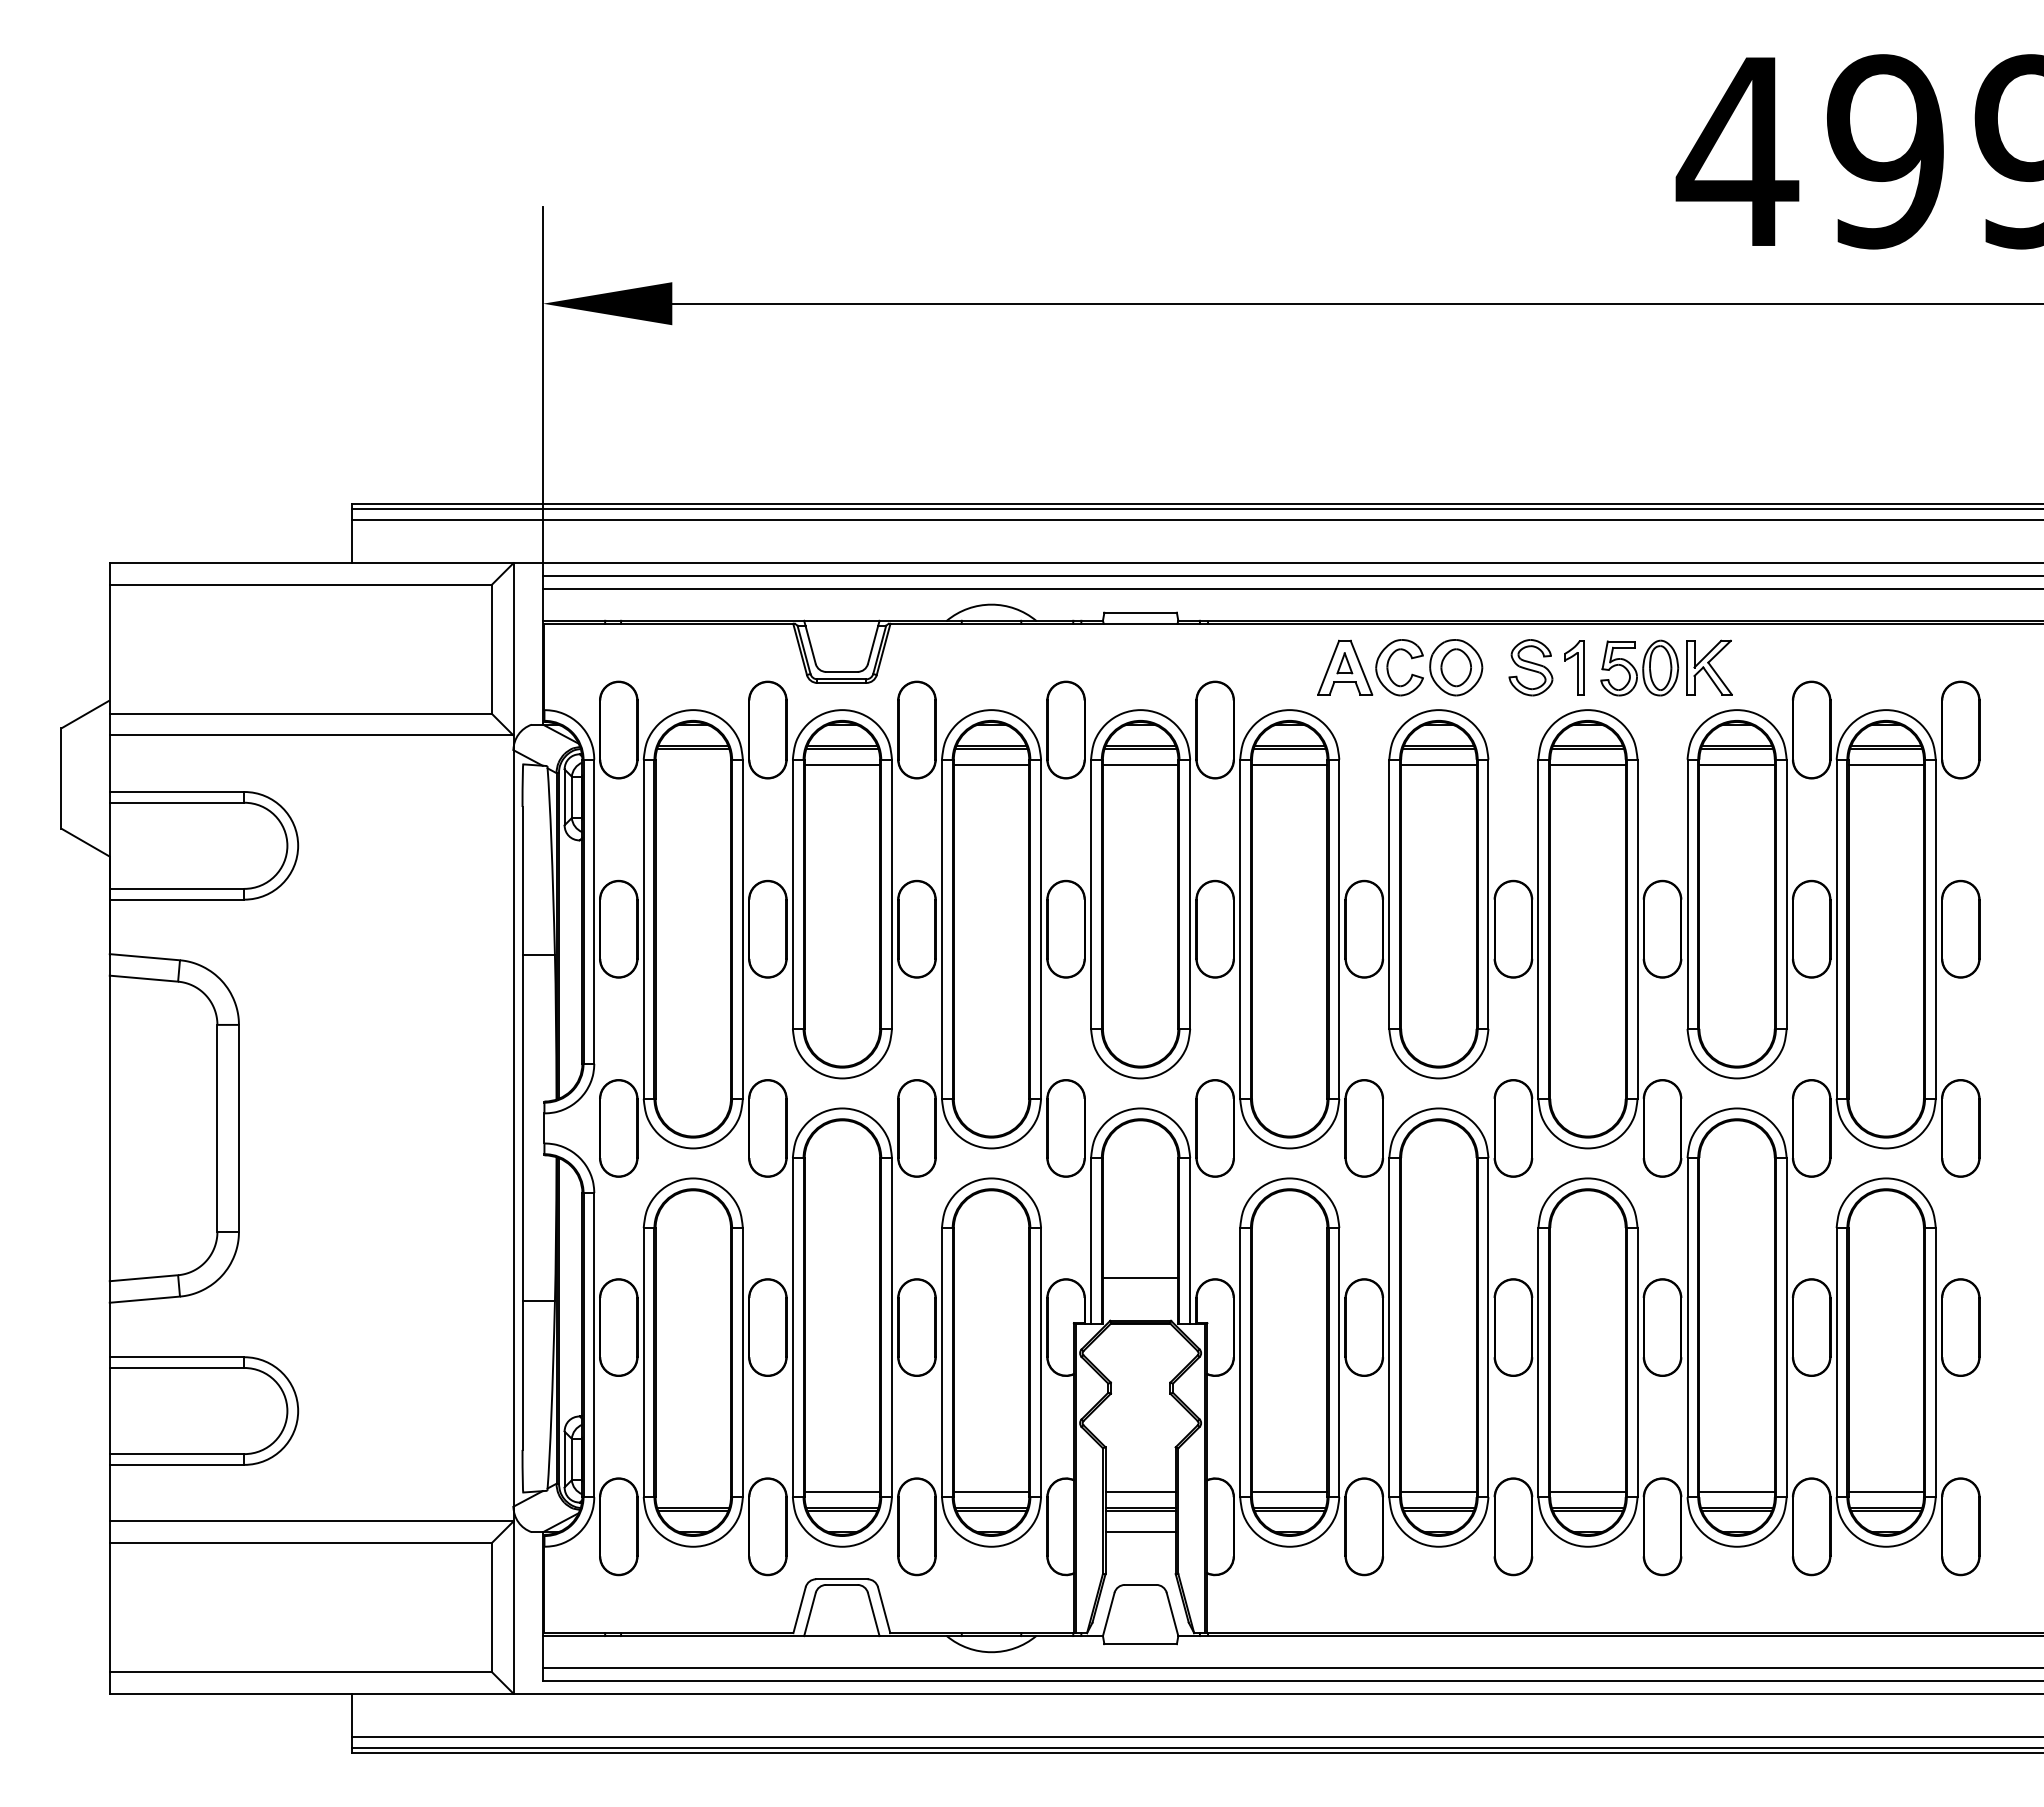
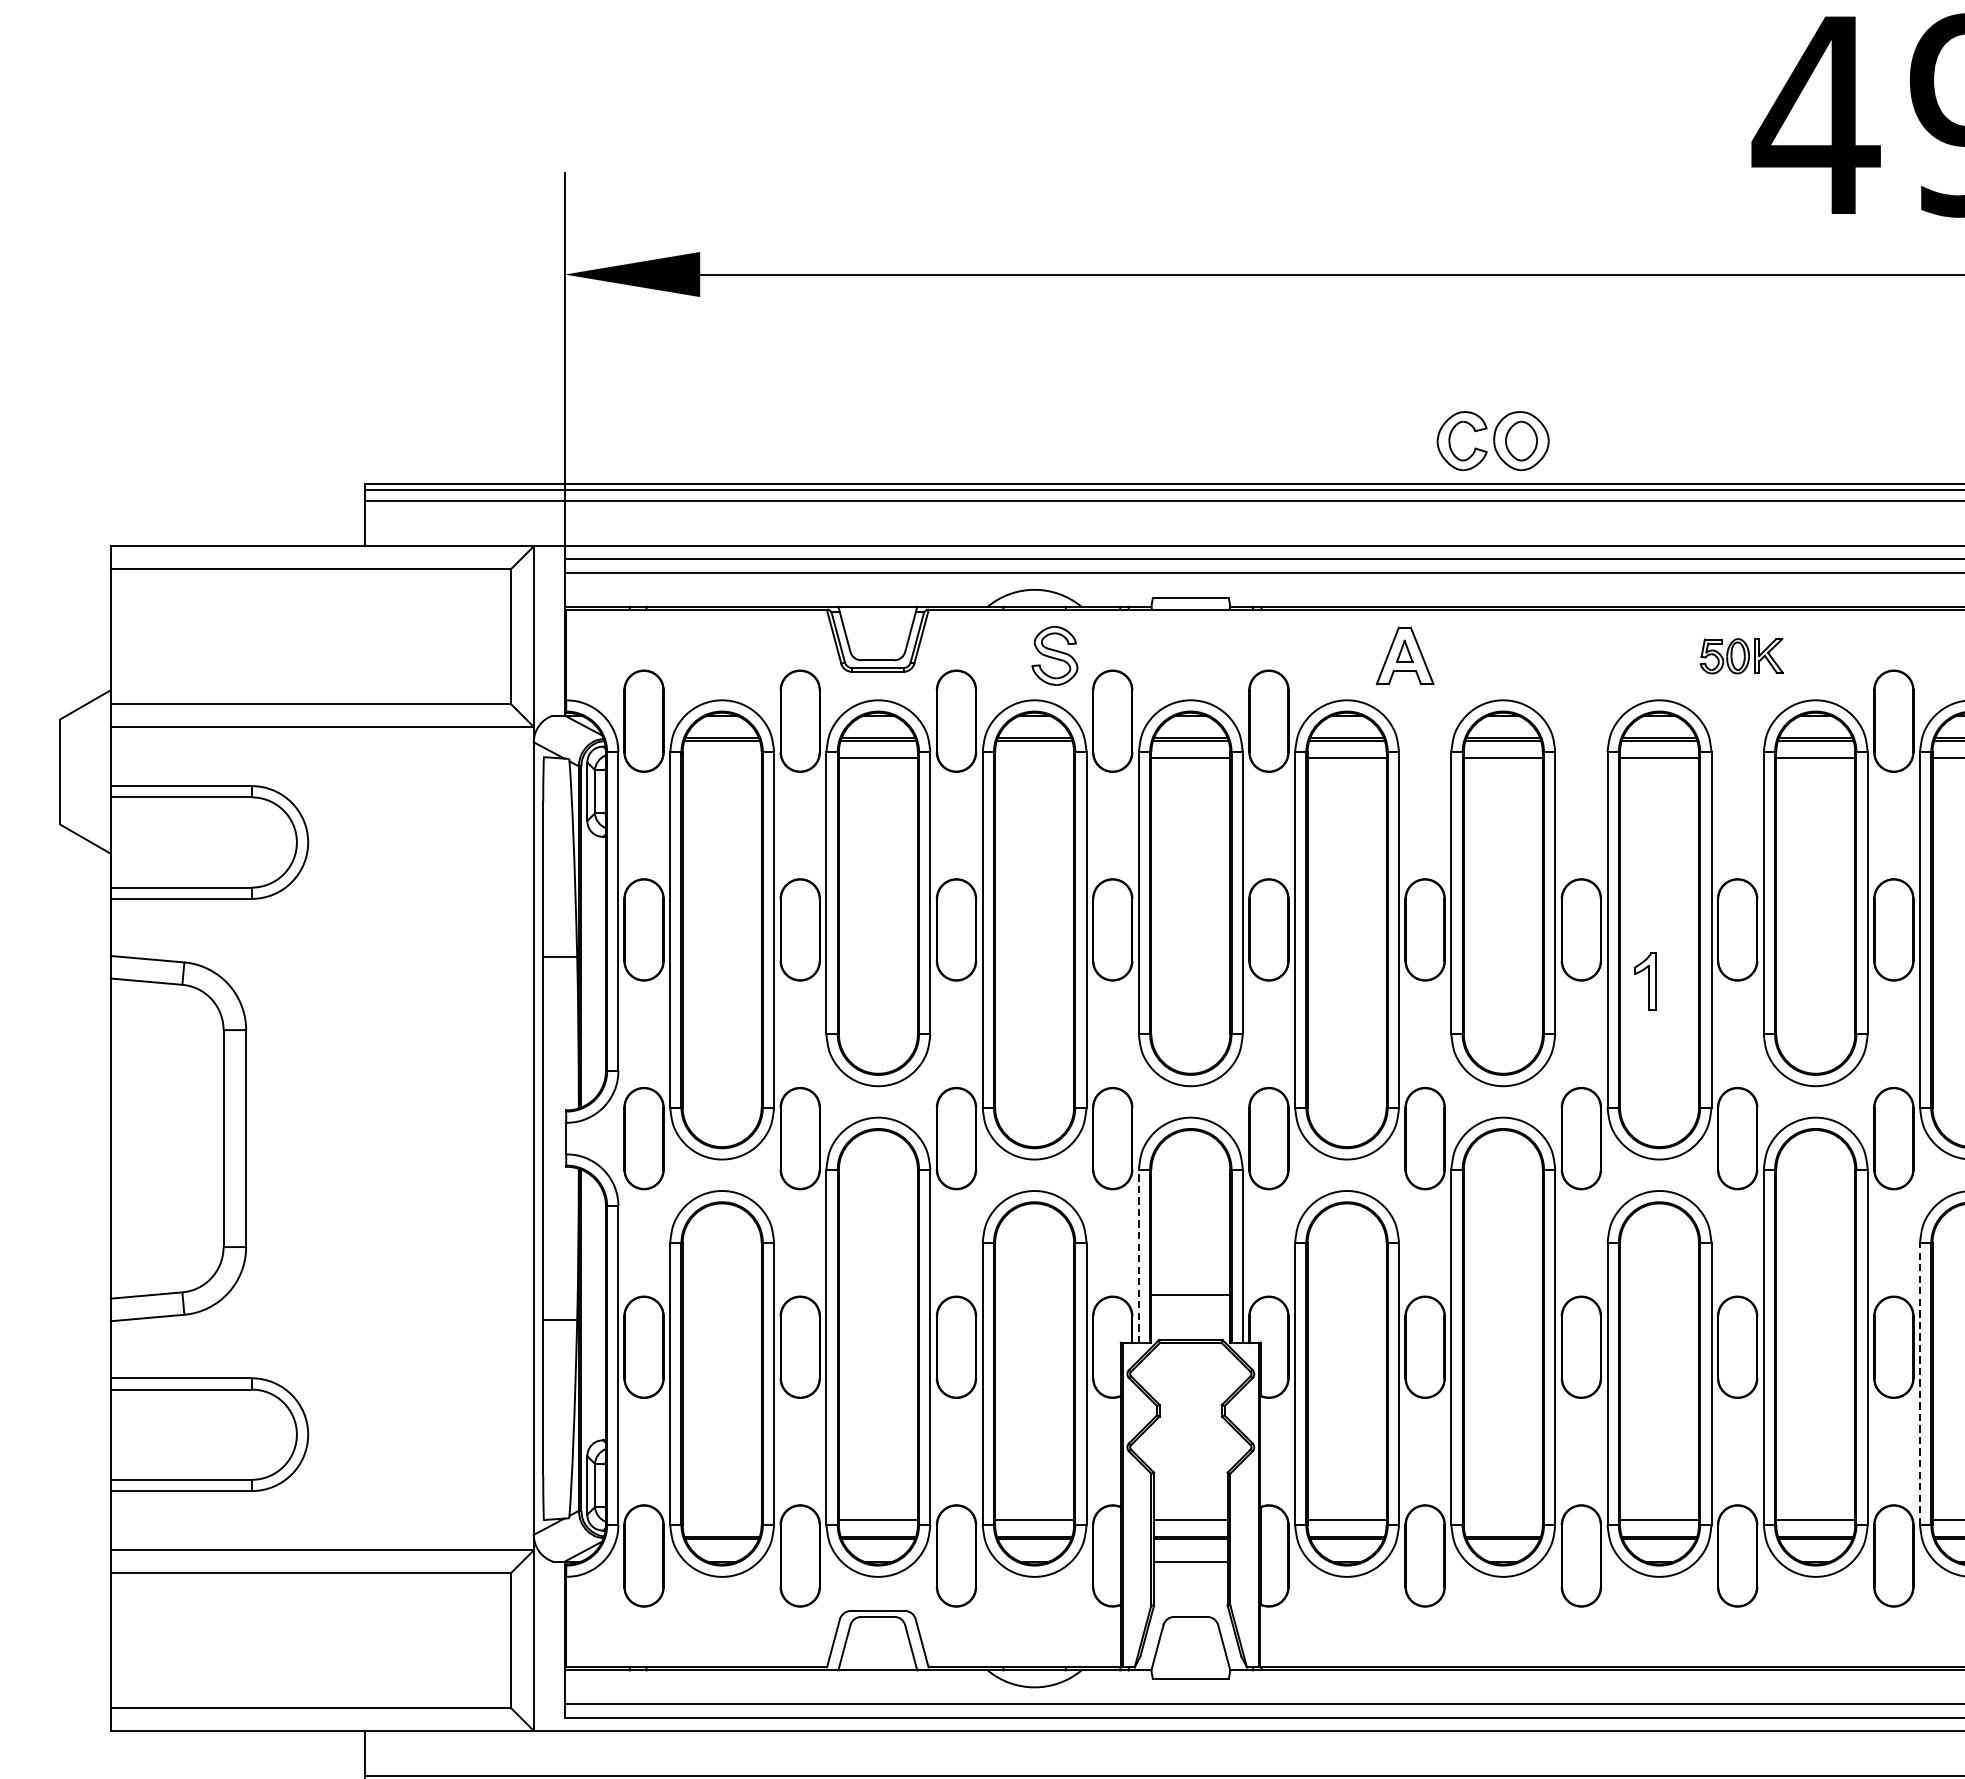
part: (1429, 667) -> (1493, 440), moved
part: (1530, 667) -> (1054, 655), moved
part: (1574, 667) -> (1645, 981), moved
part: (1666, 667) -> (1741, 655), size x0.6
line: (991, 764) -> (1034, 757), removed
line: (1091, 1240) -> (1139, 1256), solid -> dashed
line: (1836, 1362) -> (1919, 1383), solid -> dashed
line: (1438, 1492) -> (1502, 1520), removed

